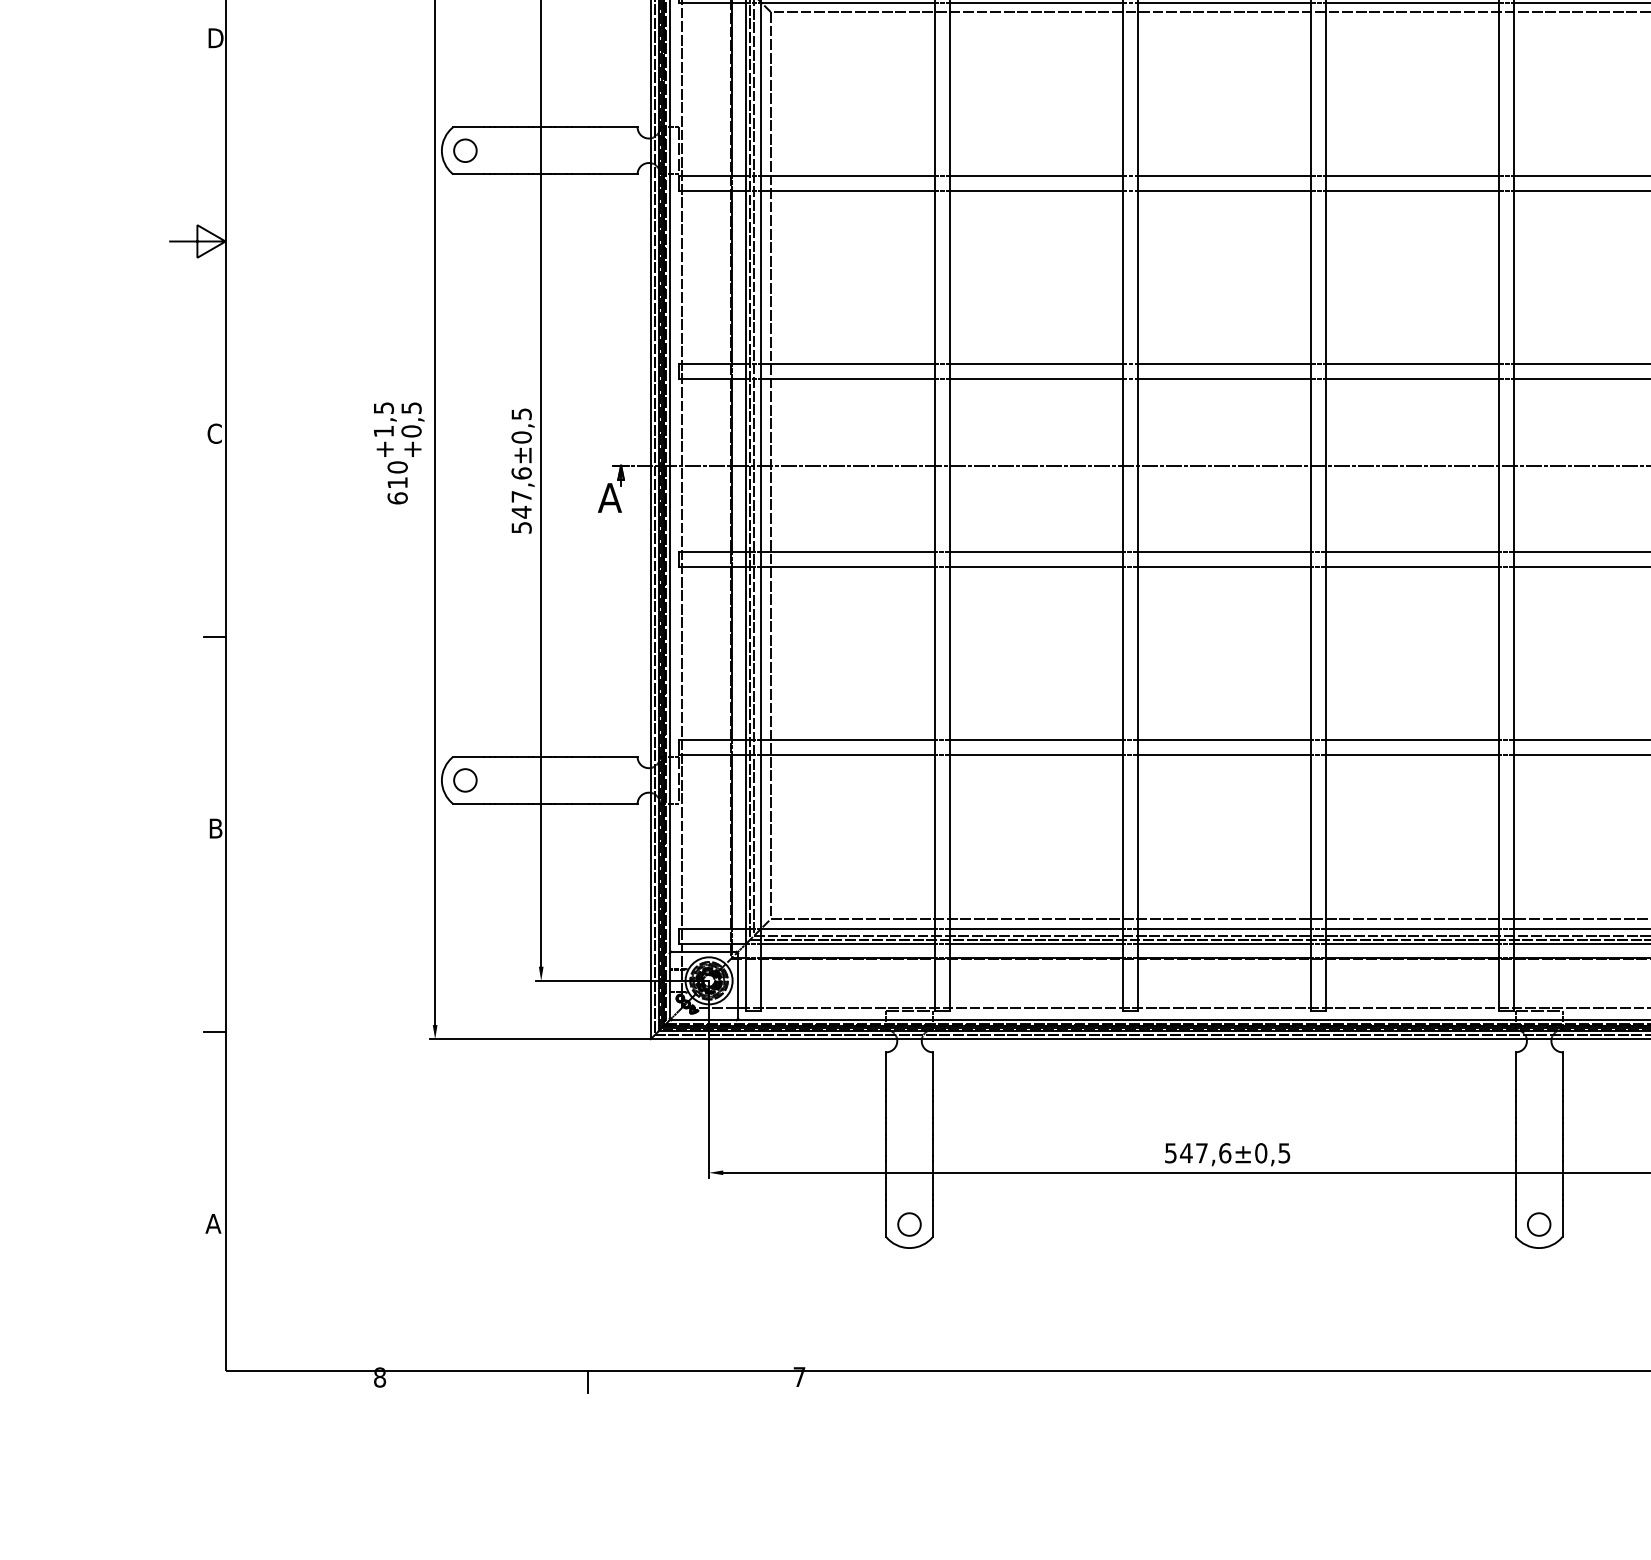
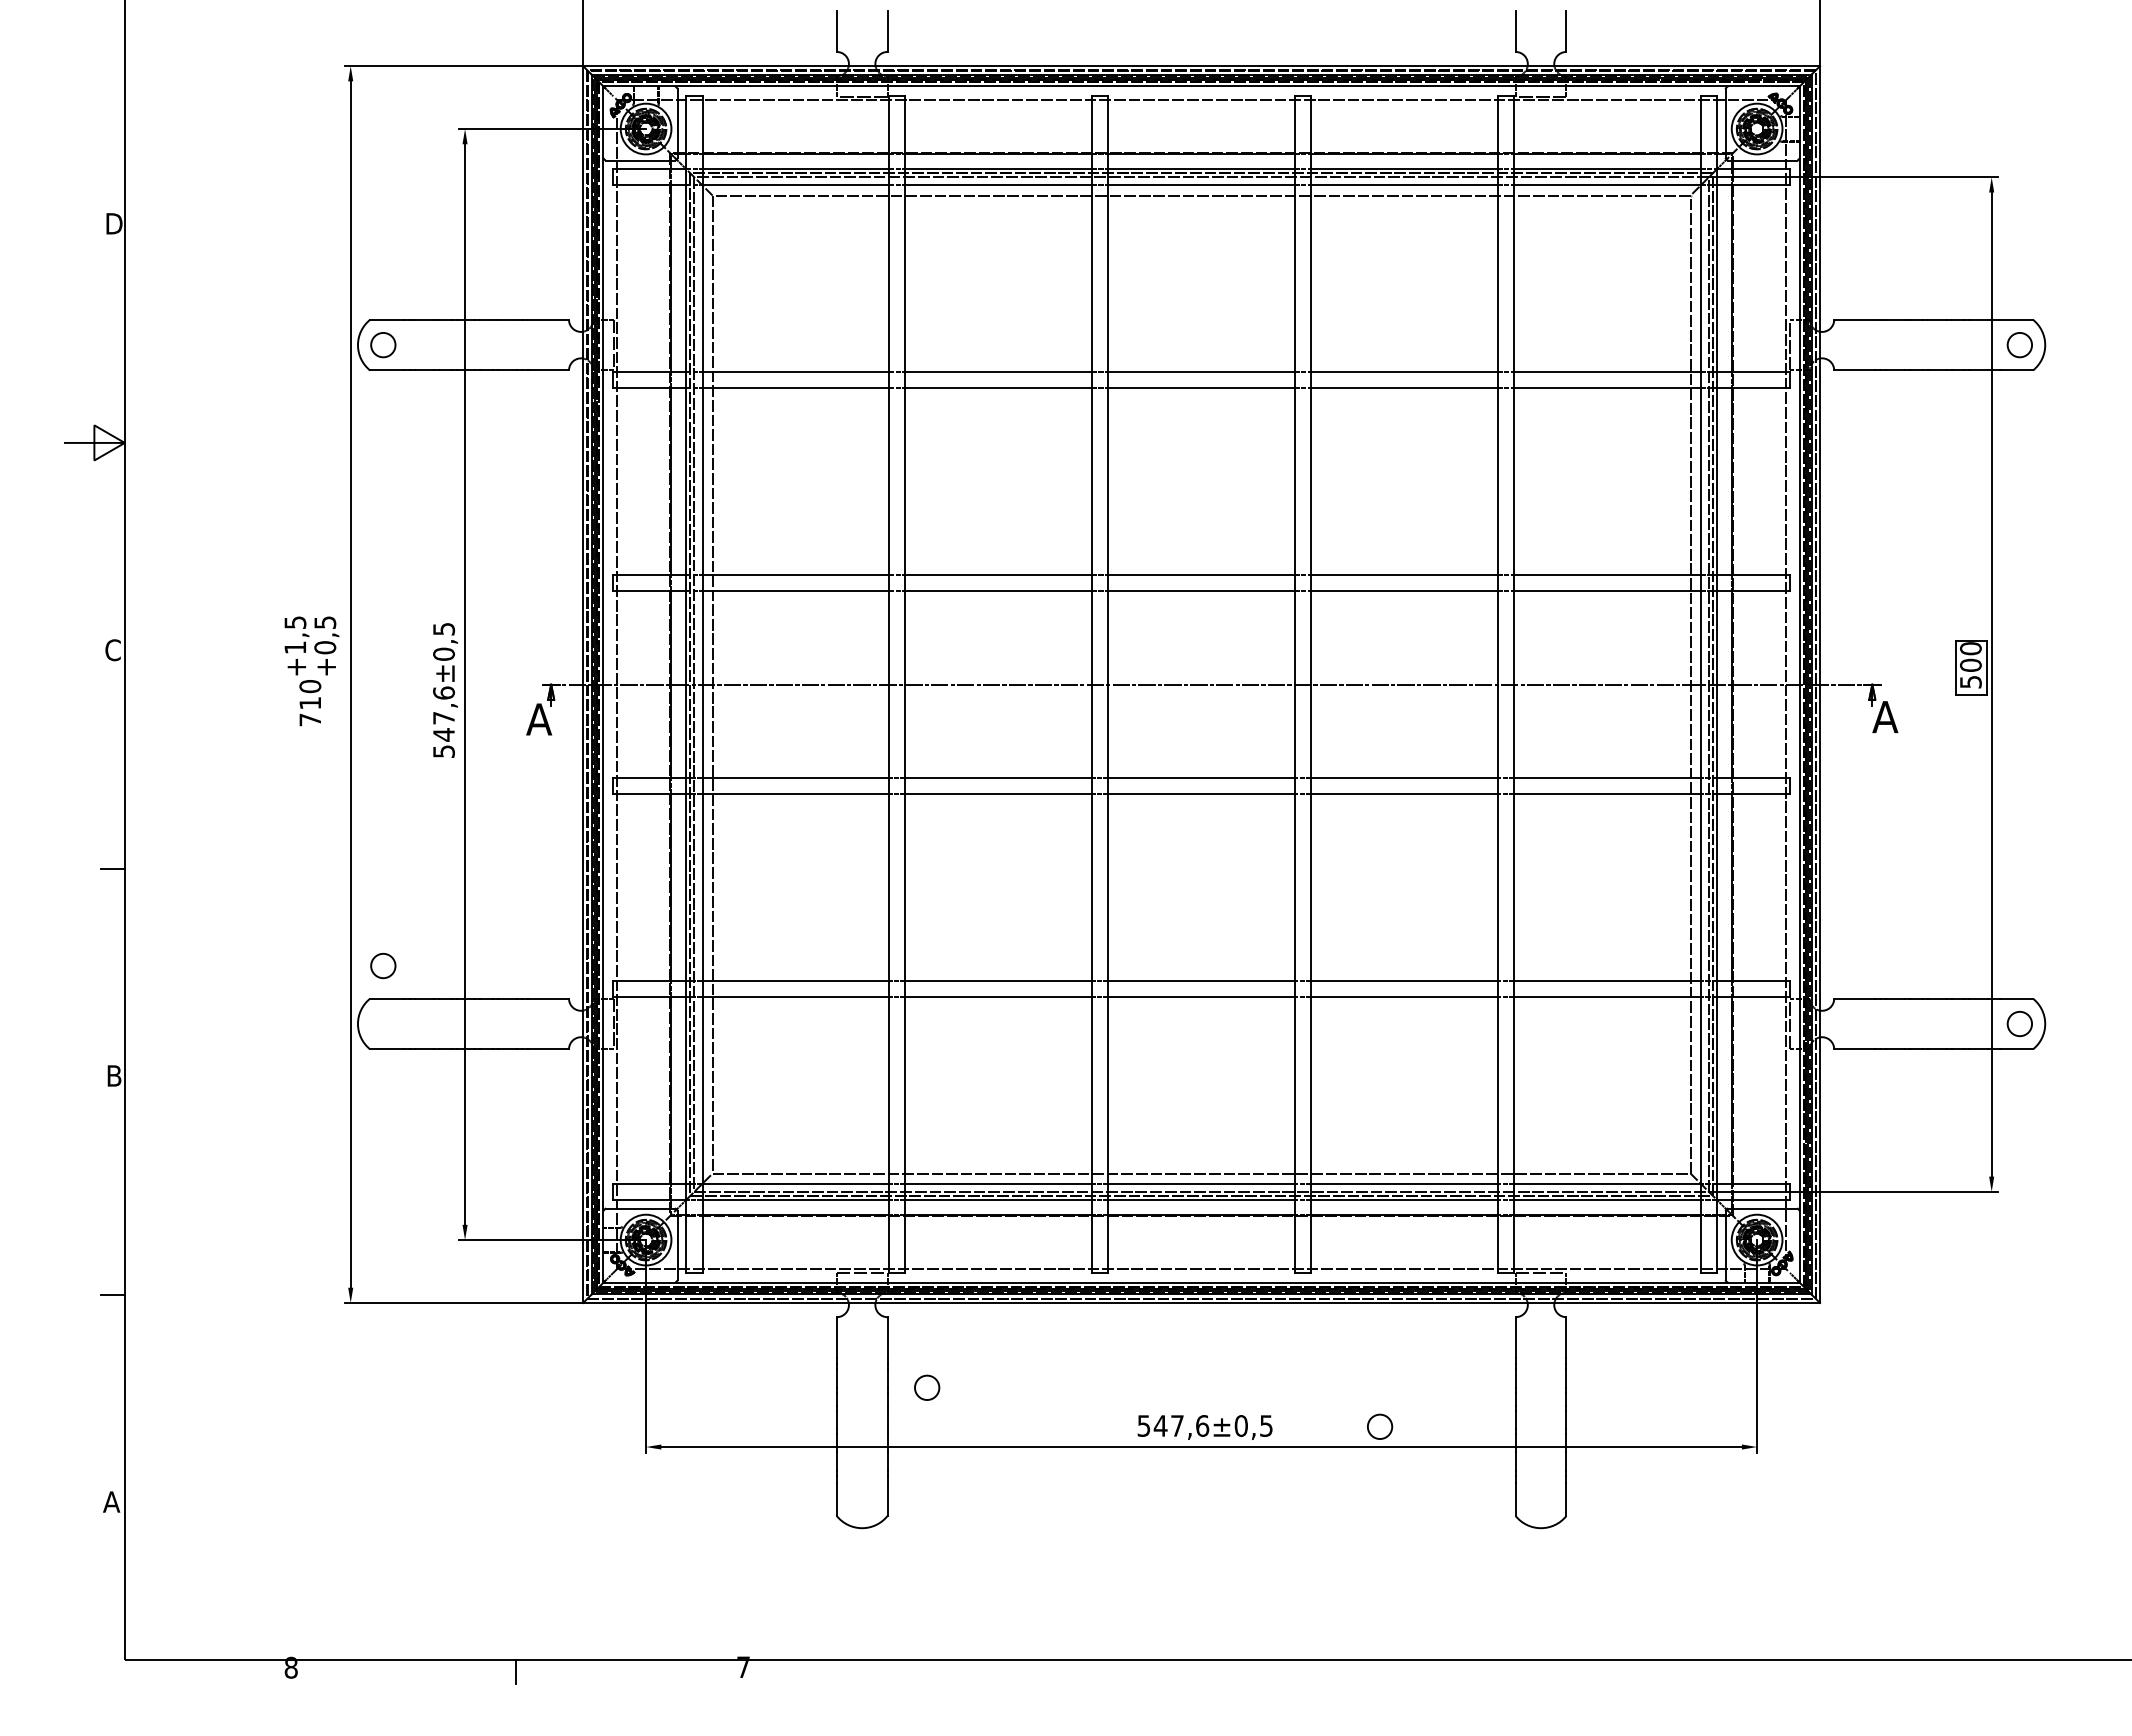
text: (397, 498) -> (310, 719), 610 -> 710
circle: (465, 780) -> (383, 966), moved
circle: (909, 1224) -> (927, 1387), moved
circle: (1539, 1224) -> (1380, 1426), moved

